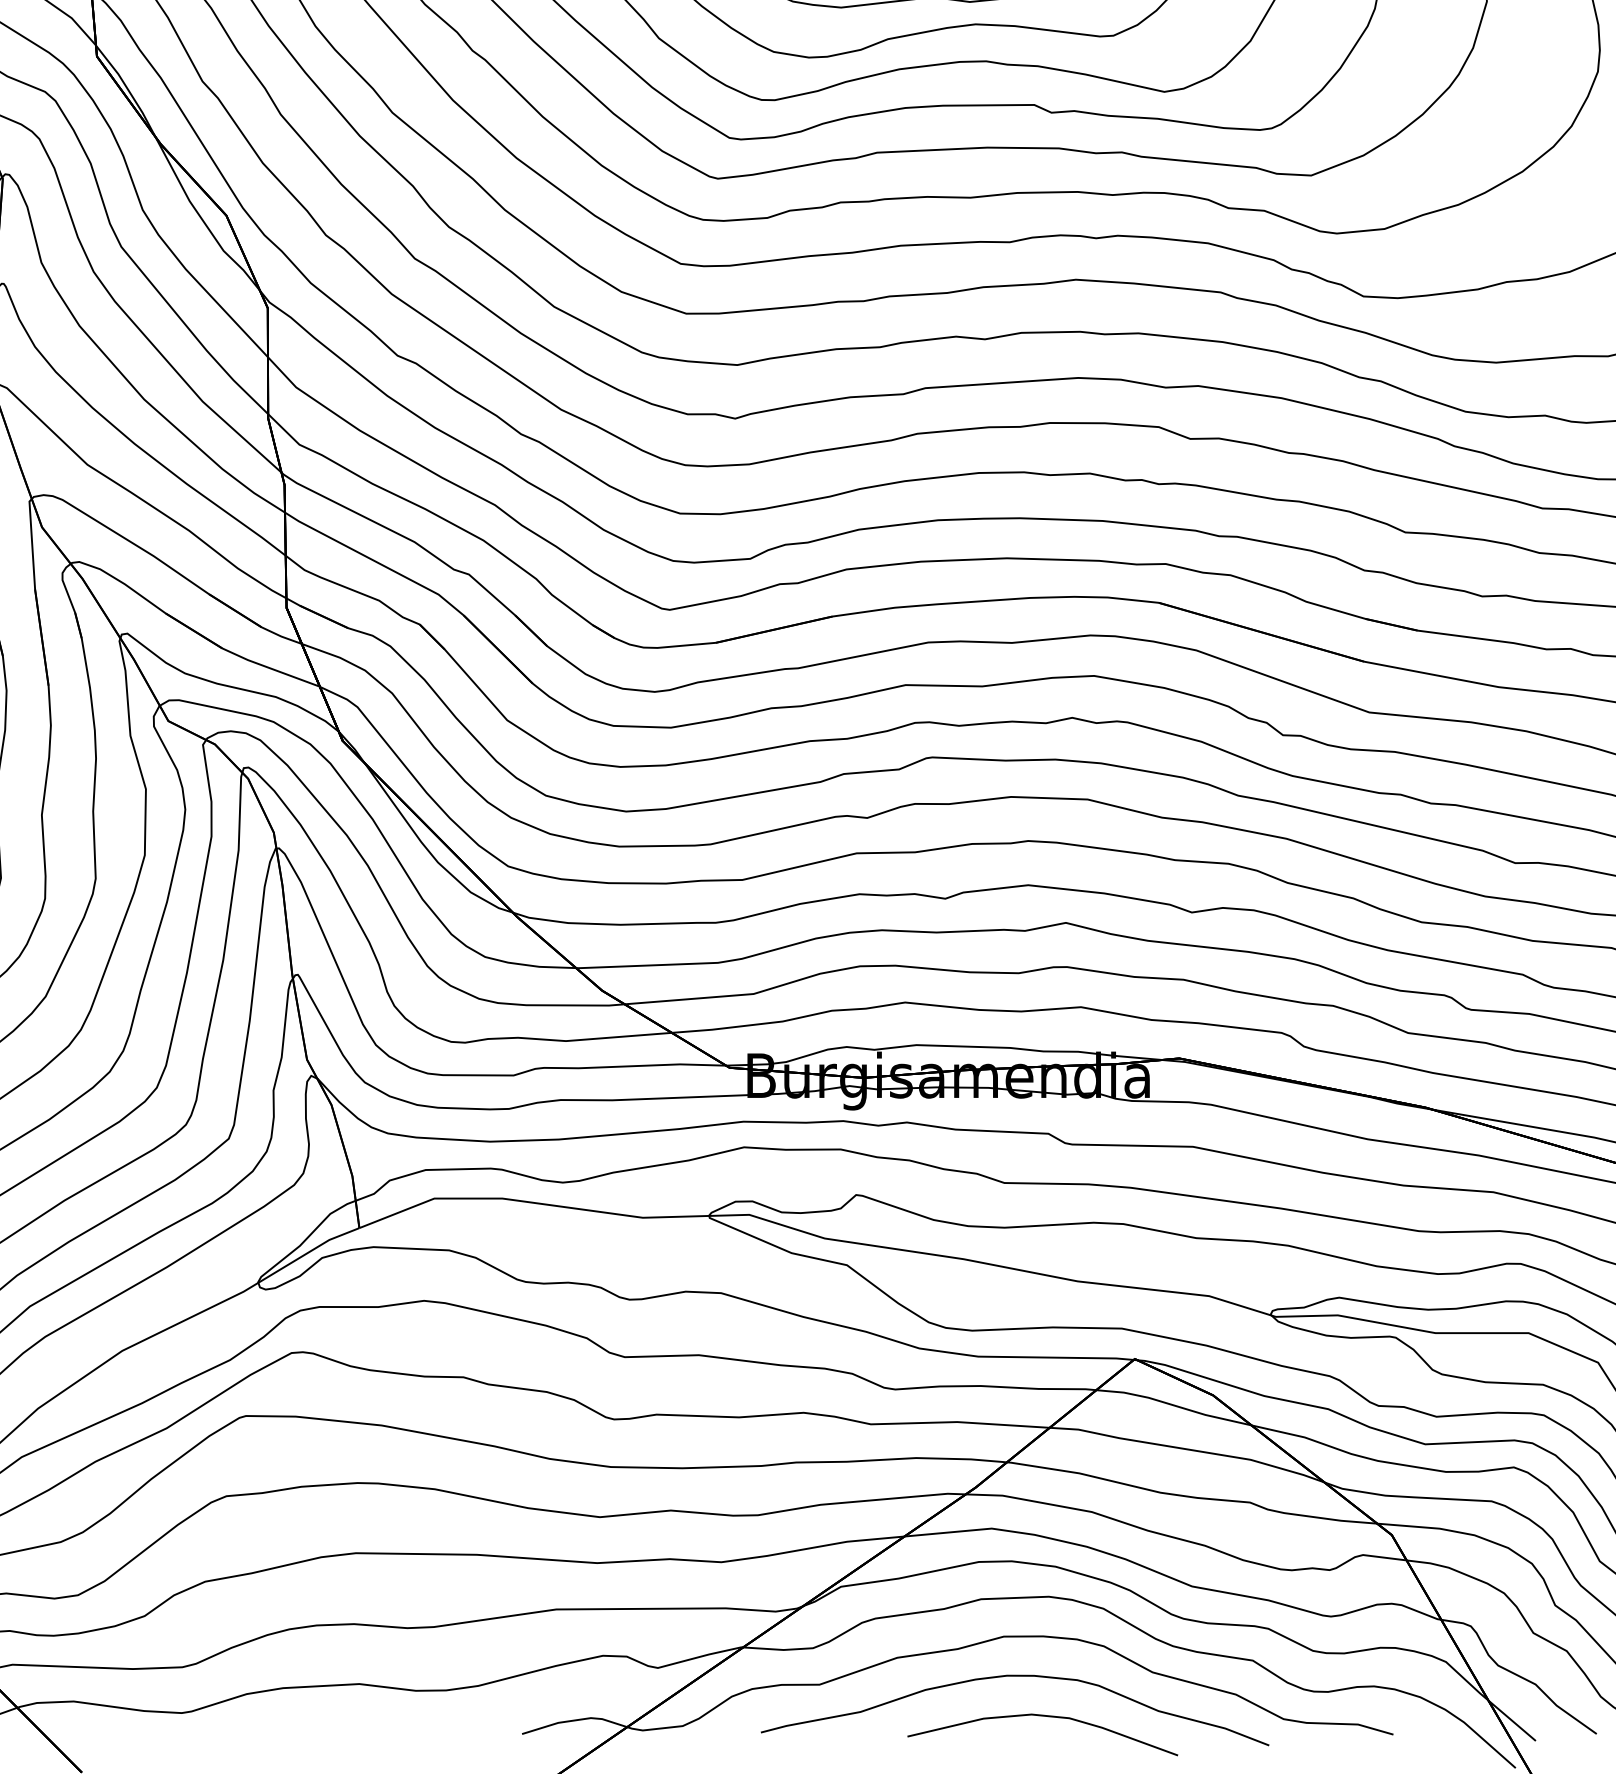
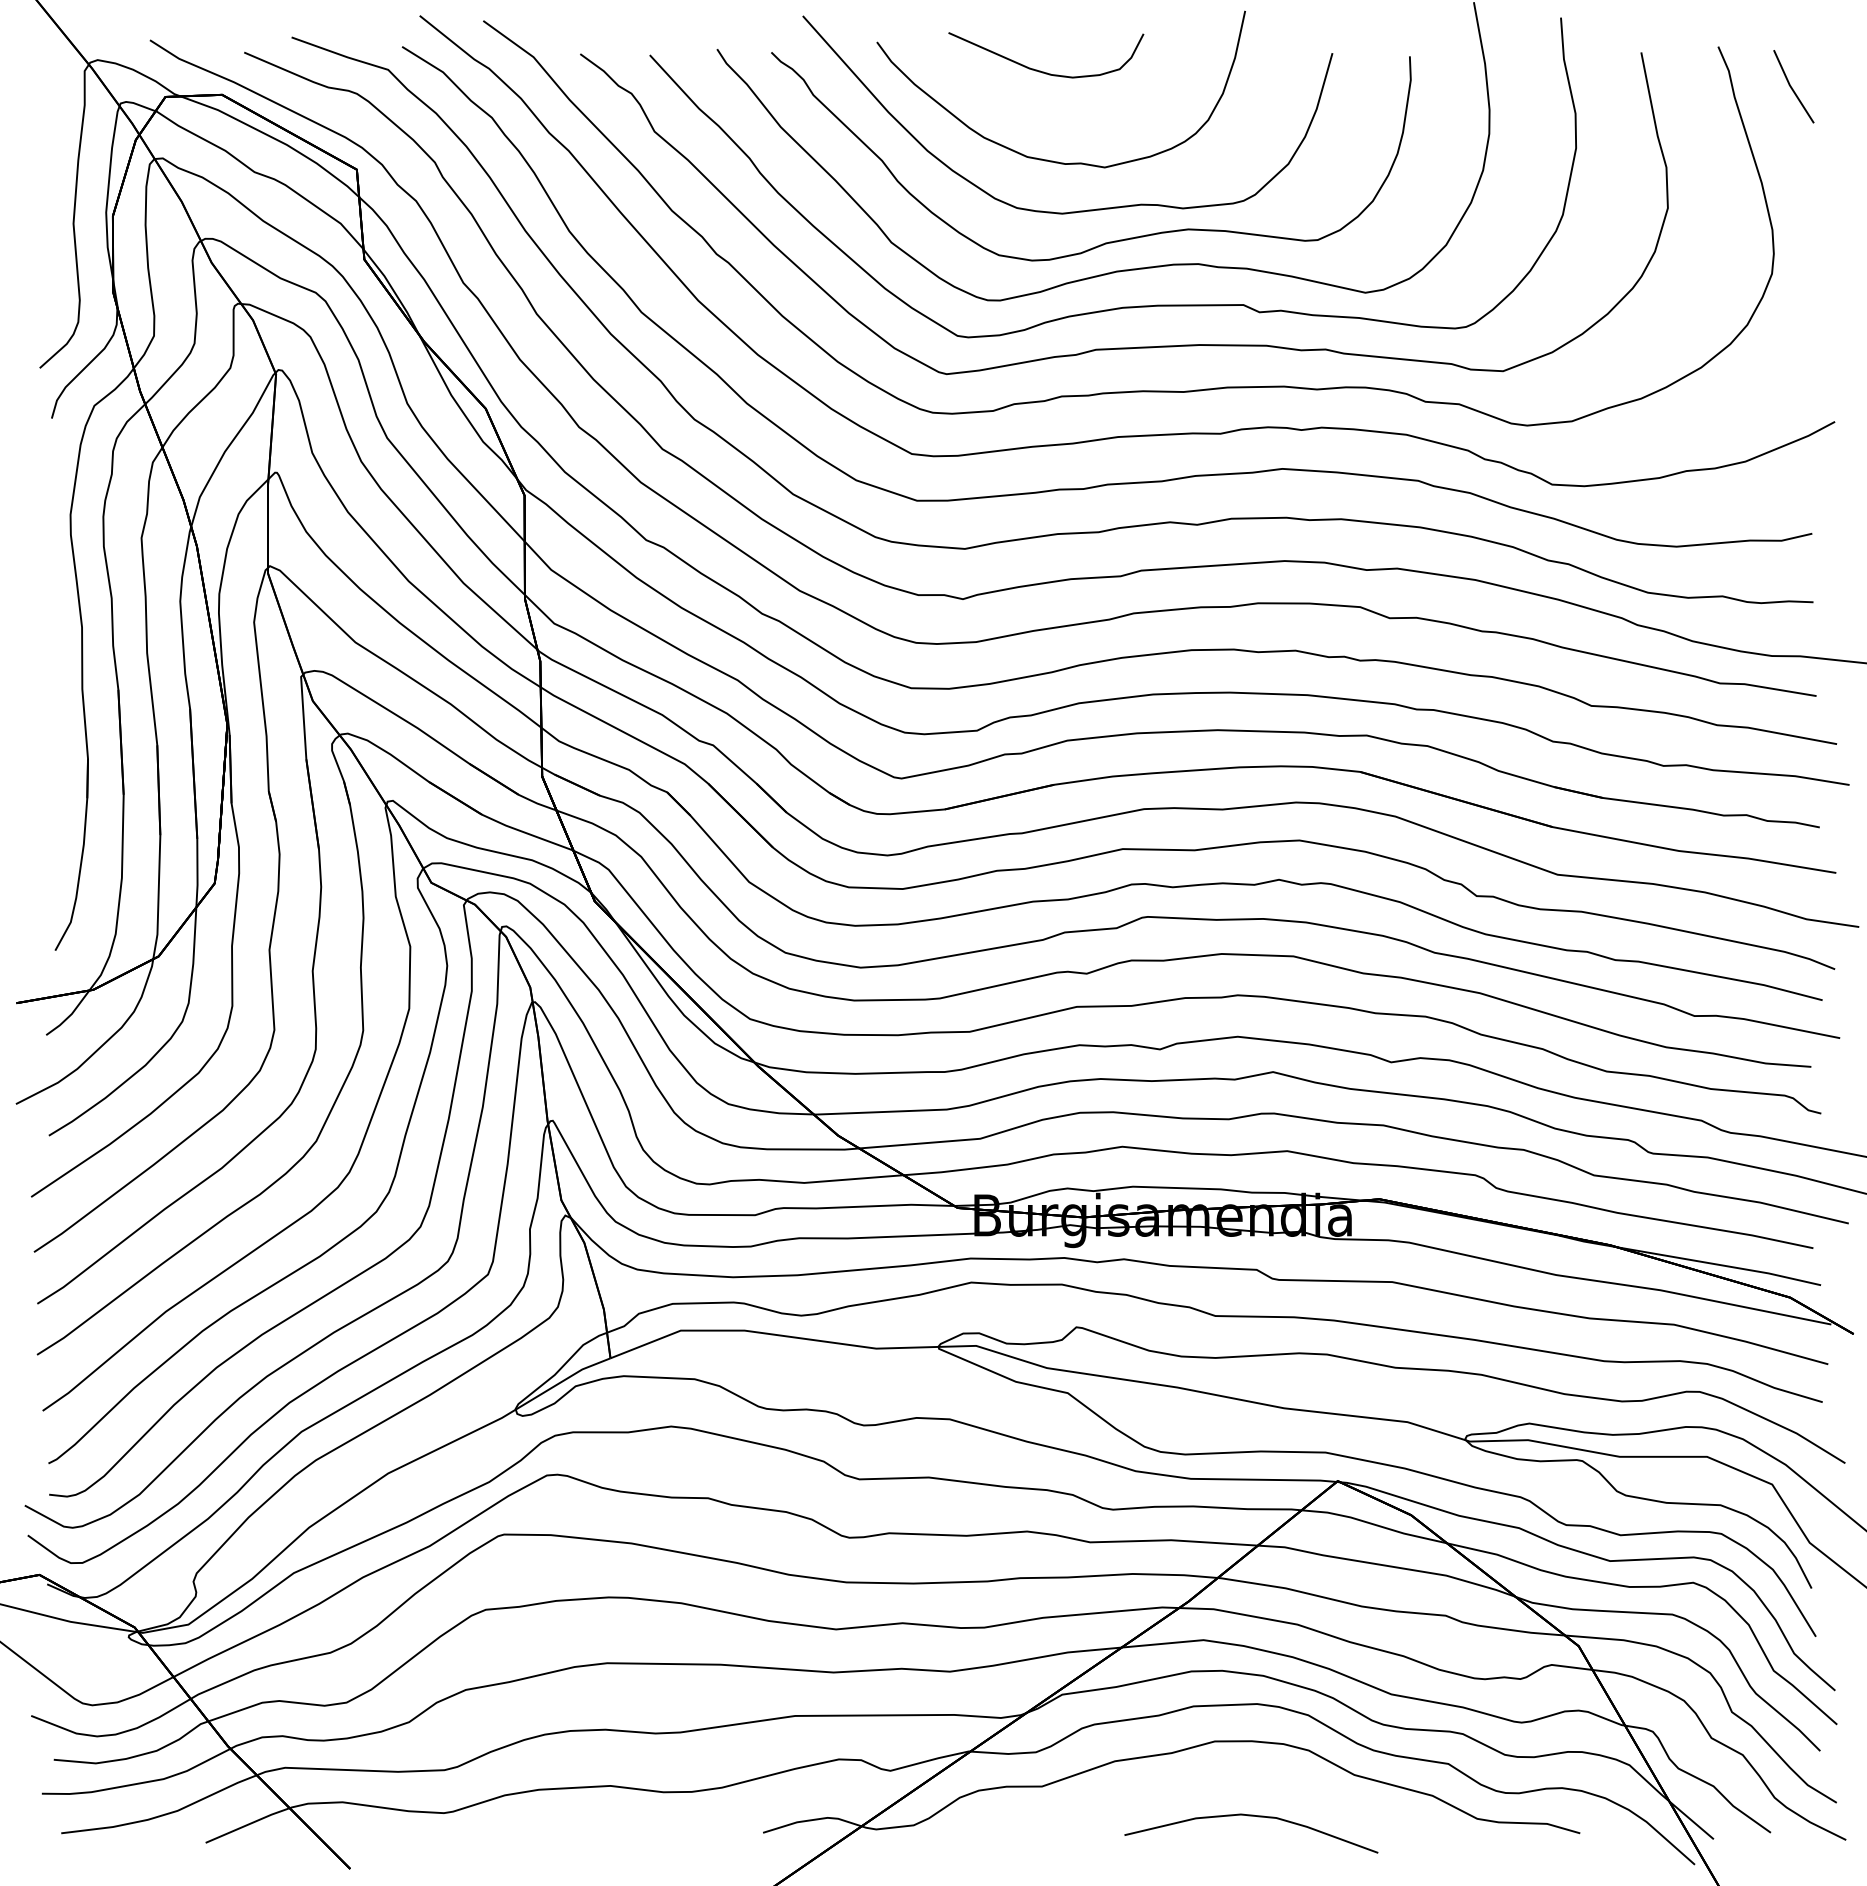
curve: (1021, 1677) -> (1231, 1779), removed

